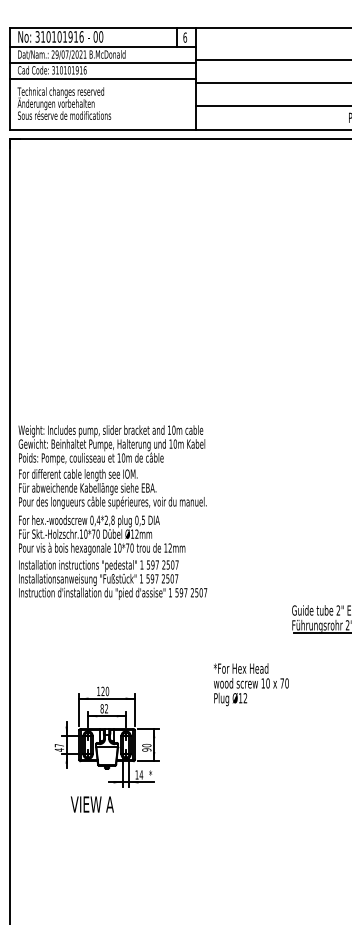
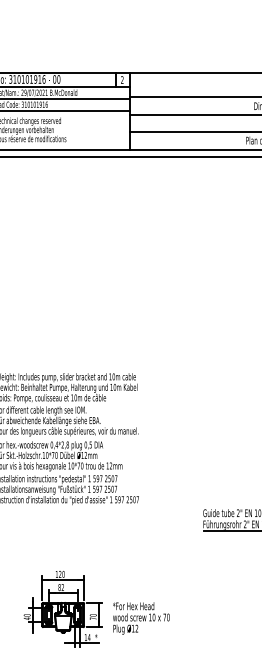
text: (185, 37) -> (122, 79), 6 -> 2
text: (251, 684) -> (141, 618), moved
text: (59, 745) -> (27, 615), 47 -> 40
text: (146, 749) -> (93, 618), 90 -> 70

